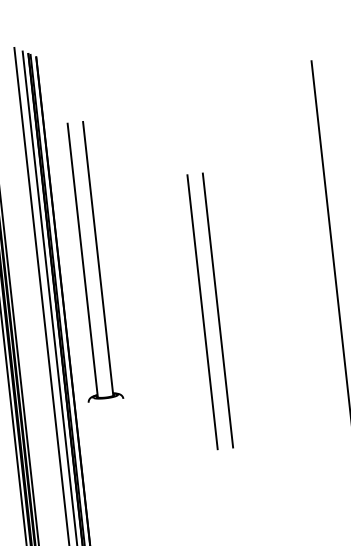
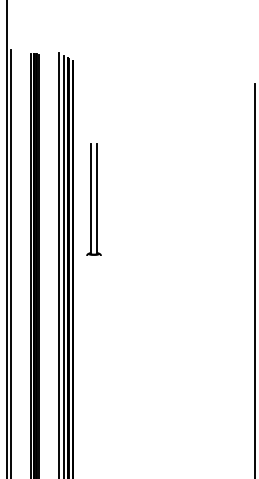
part: (89, 260) -> (93, 199), size x0.6
line: (217, 310) -> (174, 241), removed
line: (202, 311) -> (164, 241), removed

